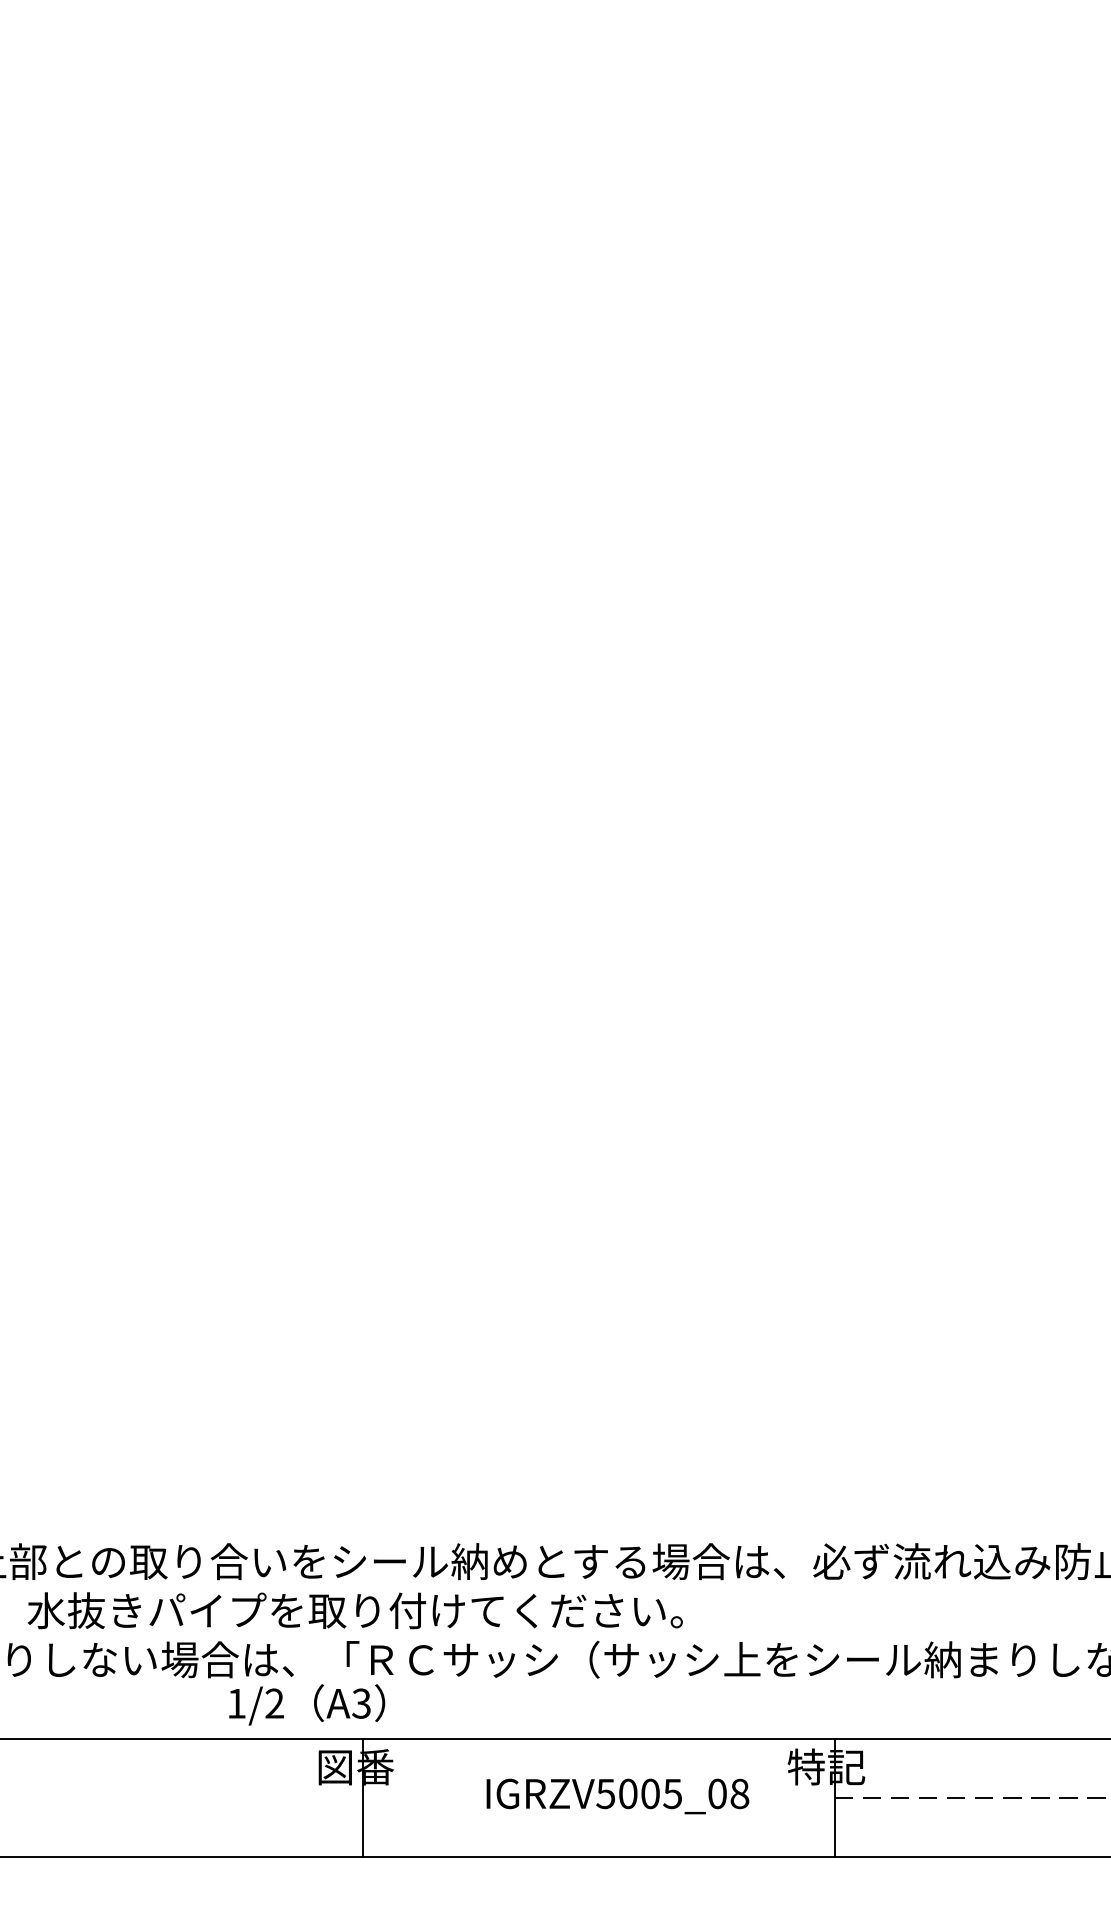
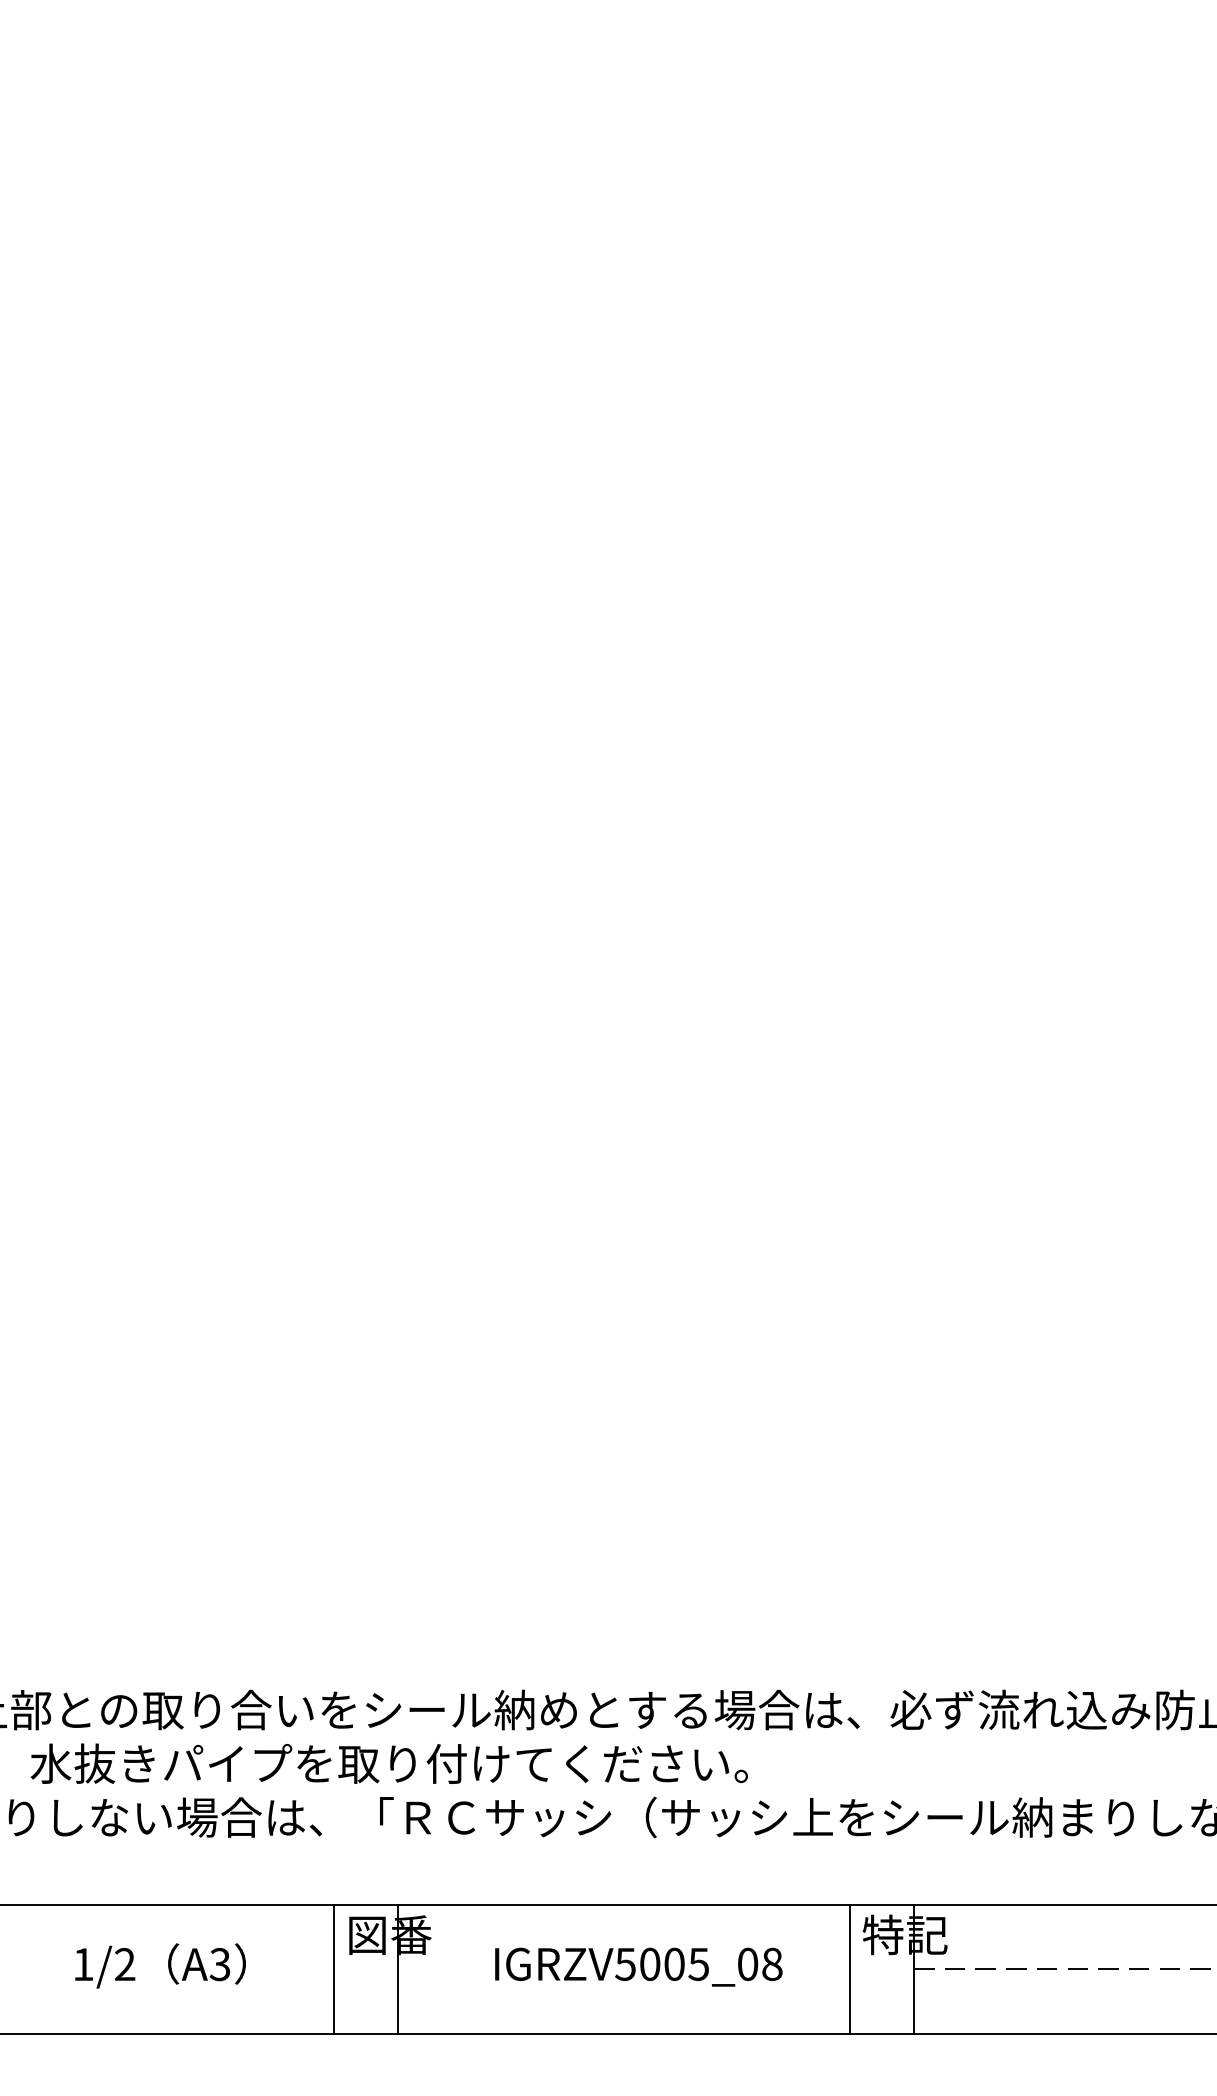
text: (307, 1704) -> (160, 1965), moved
text: (617, 1795) -> (638, 1966), moved
line: (304, 1797) -> (333, 1968), added
line: (775, 1797) -> (849, 1968), added

